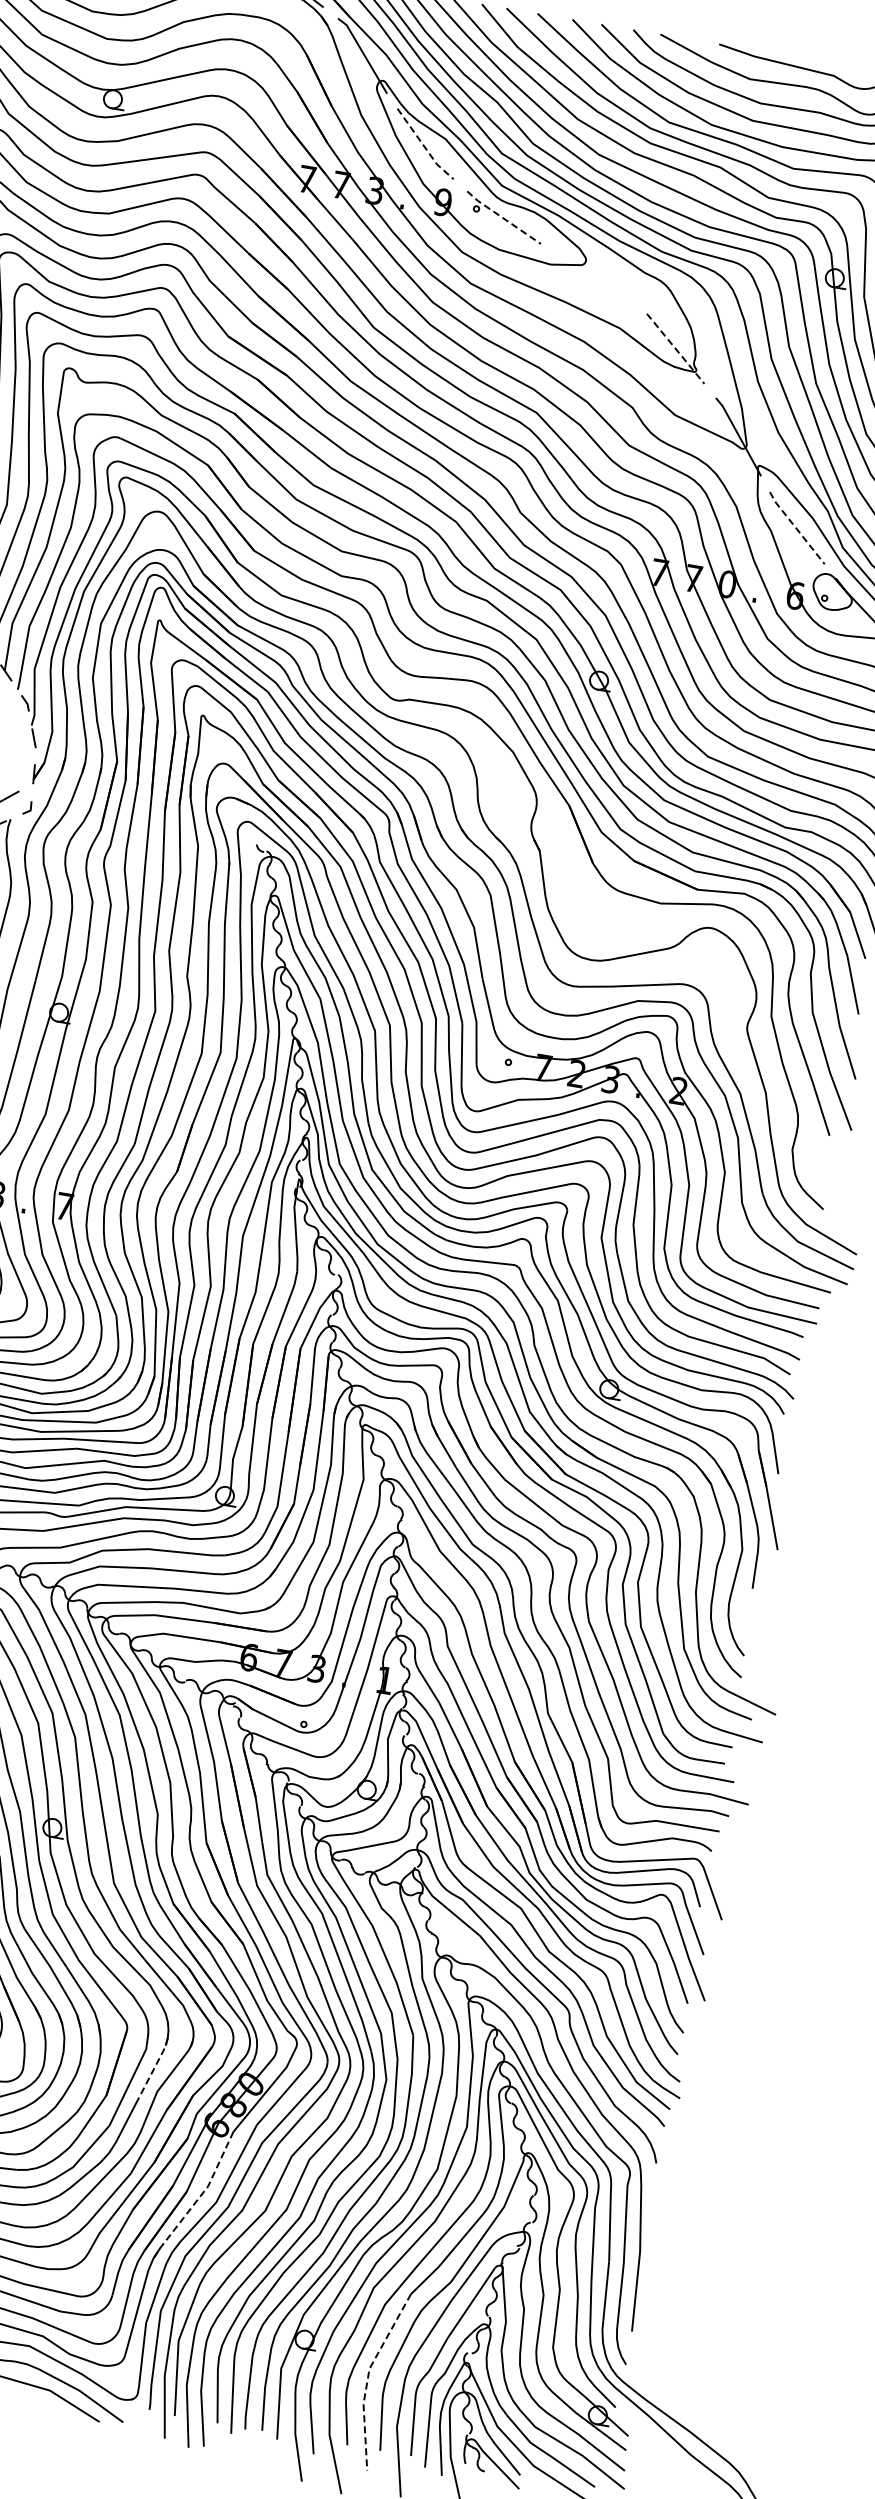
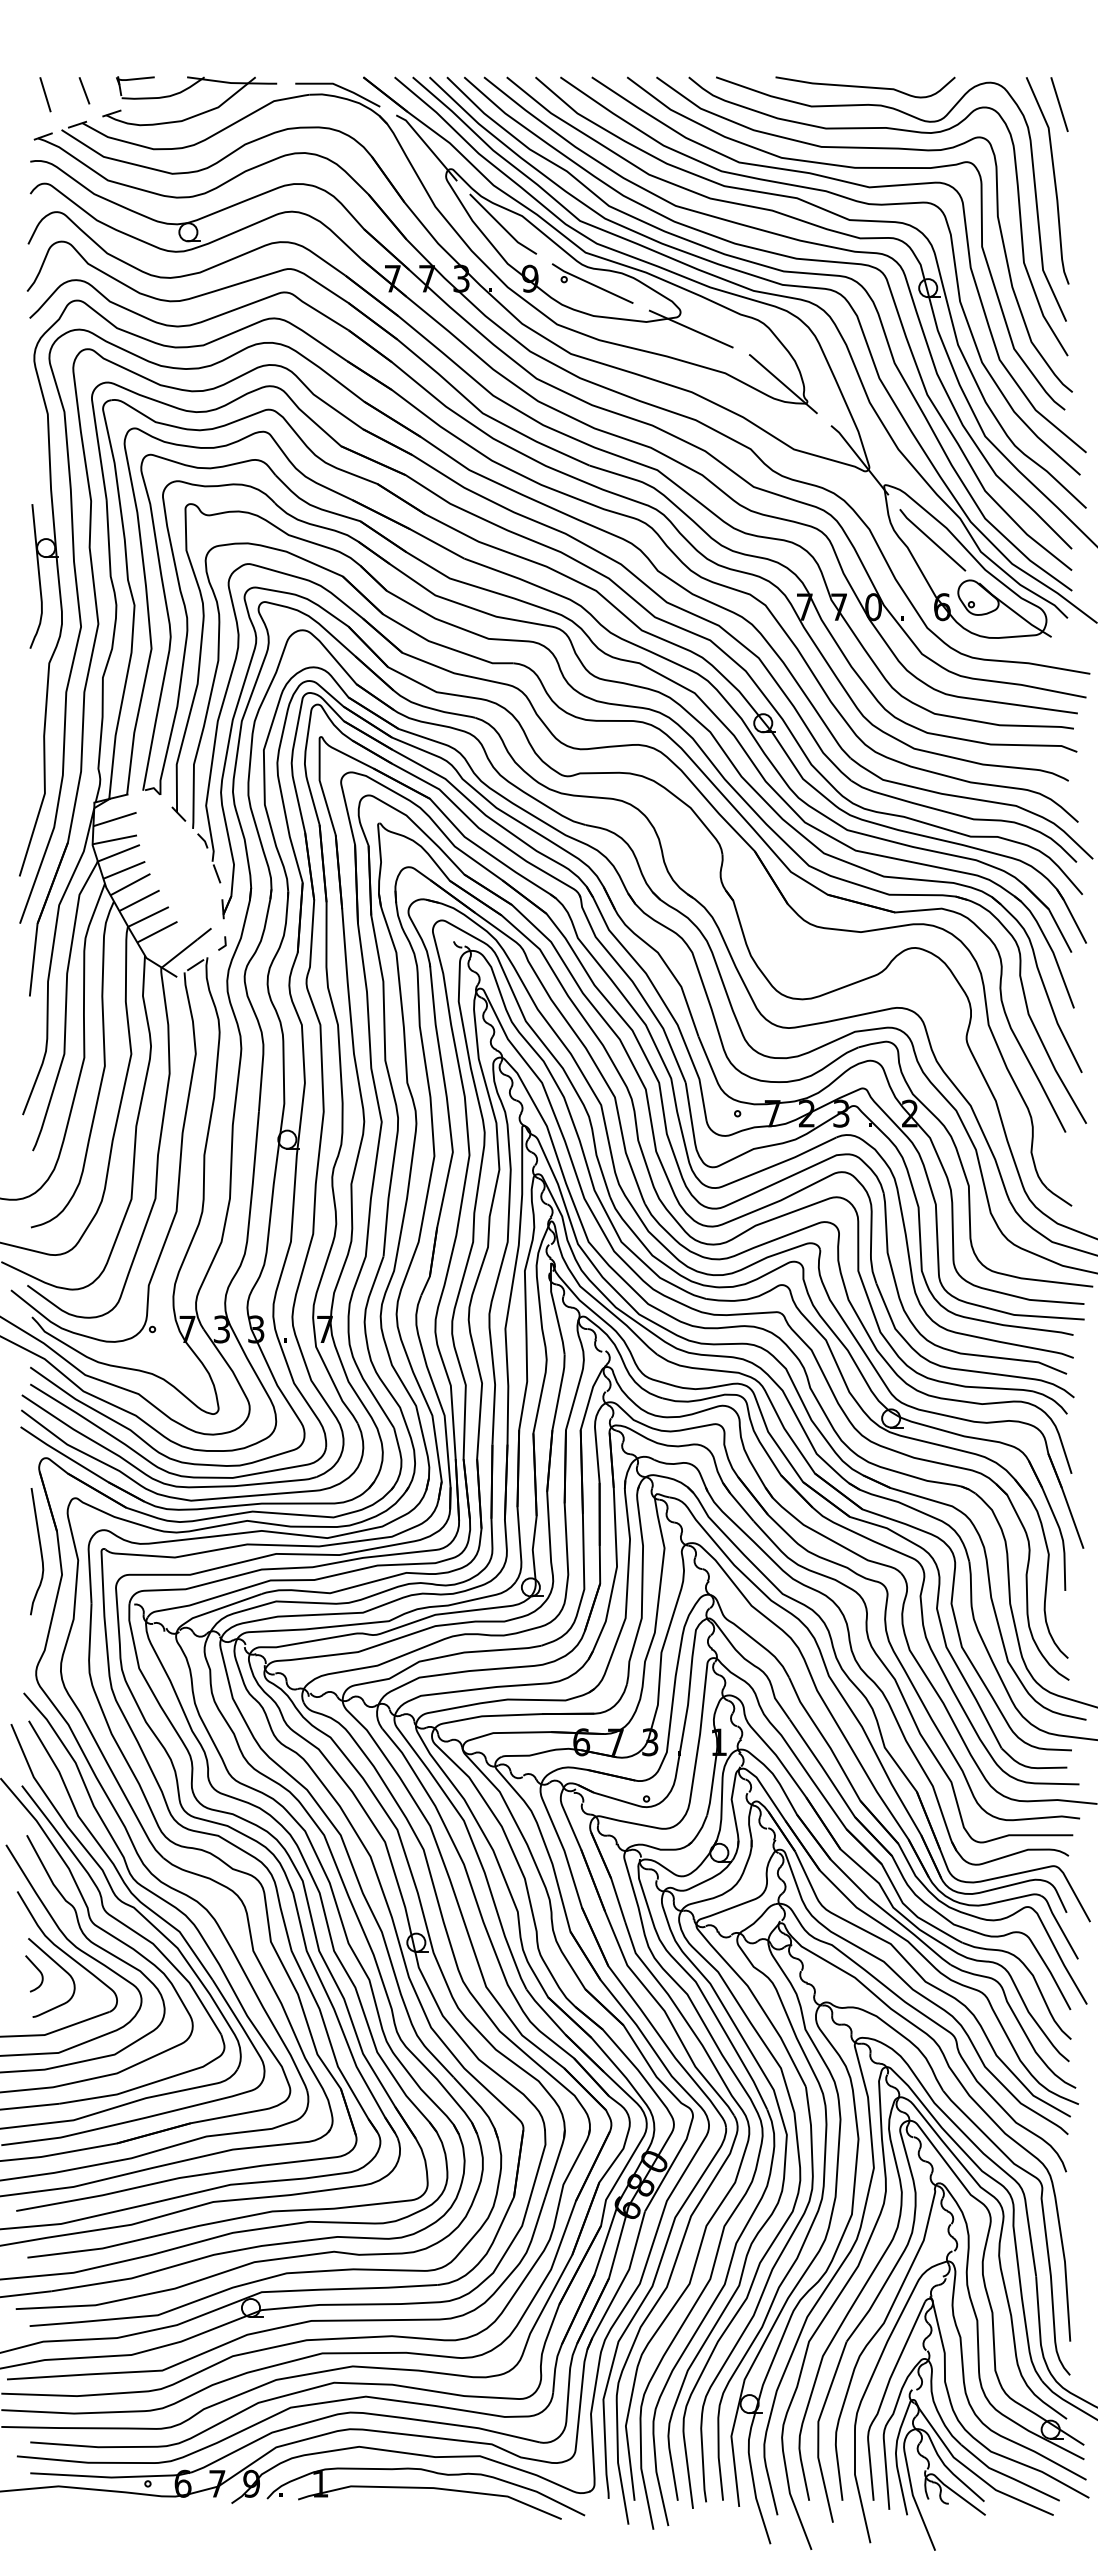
line: (424, 146) -> (502, 226), dashed -> solid
line: (502, 218) -> (591, 284), dashed -> solid
line: (593, 278) -> (690, 328), added
line: (675, 348) -> (783, 383), dashed -> solid
line: (795, 528) -> (931, 540), dashed -> solid
line: (153, 2069) -> (556, 2163), dashed -> solid
line: (198, 2199) -> (621, 2283), dashed -> solid
line: (368, 2377) -> (818, 2430), dashed -> solid

